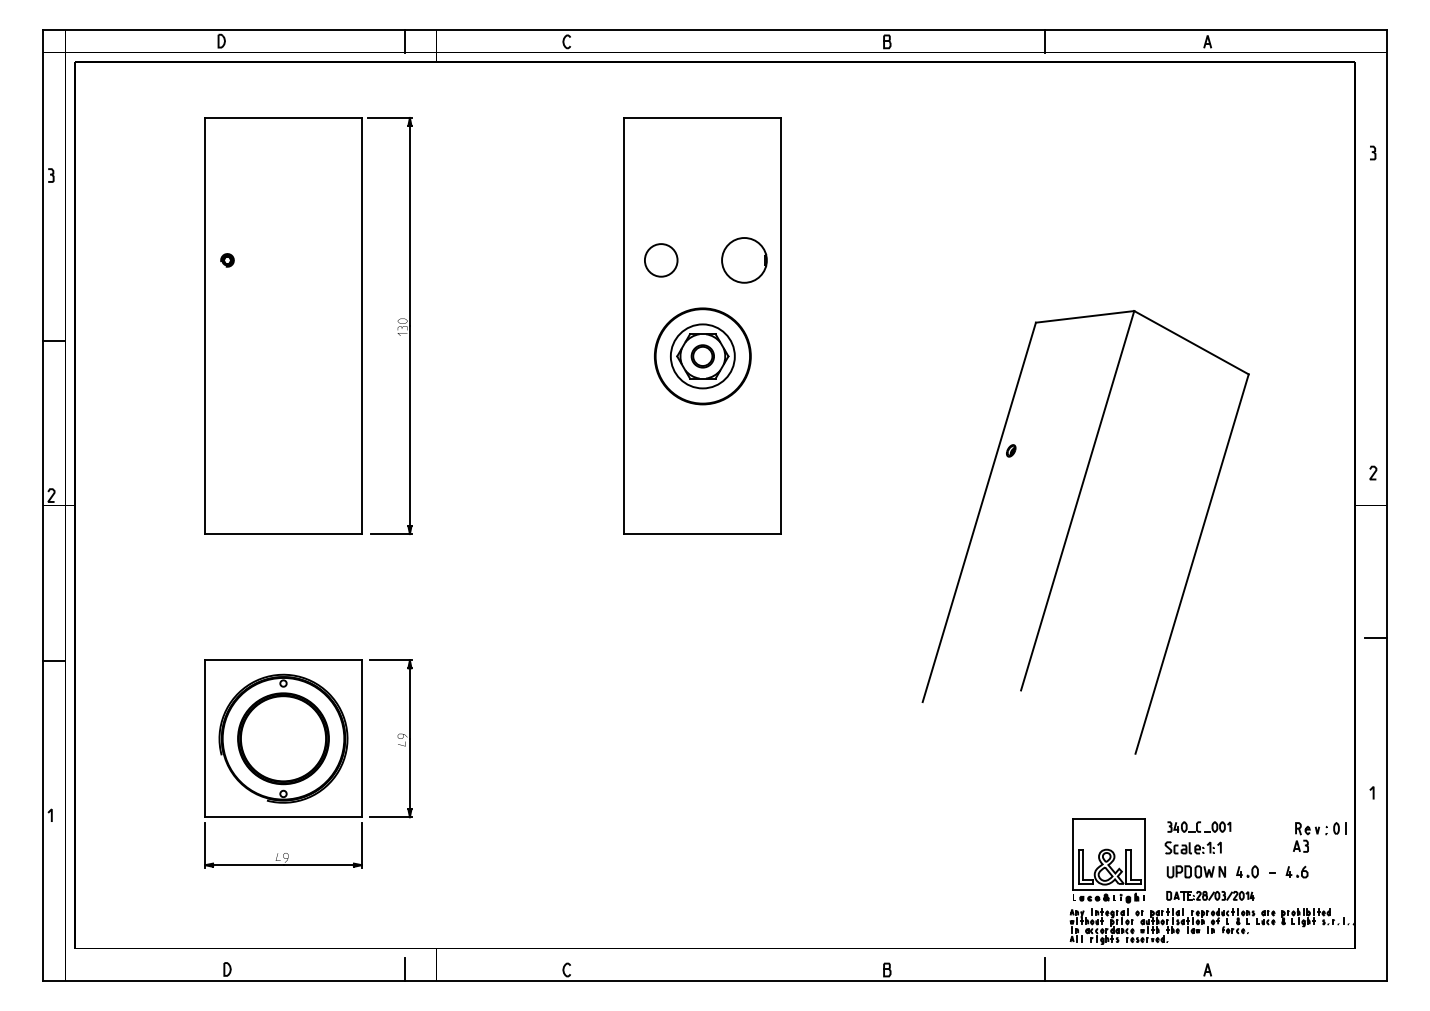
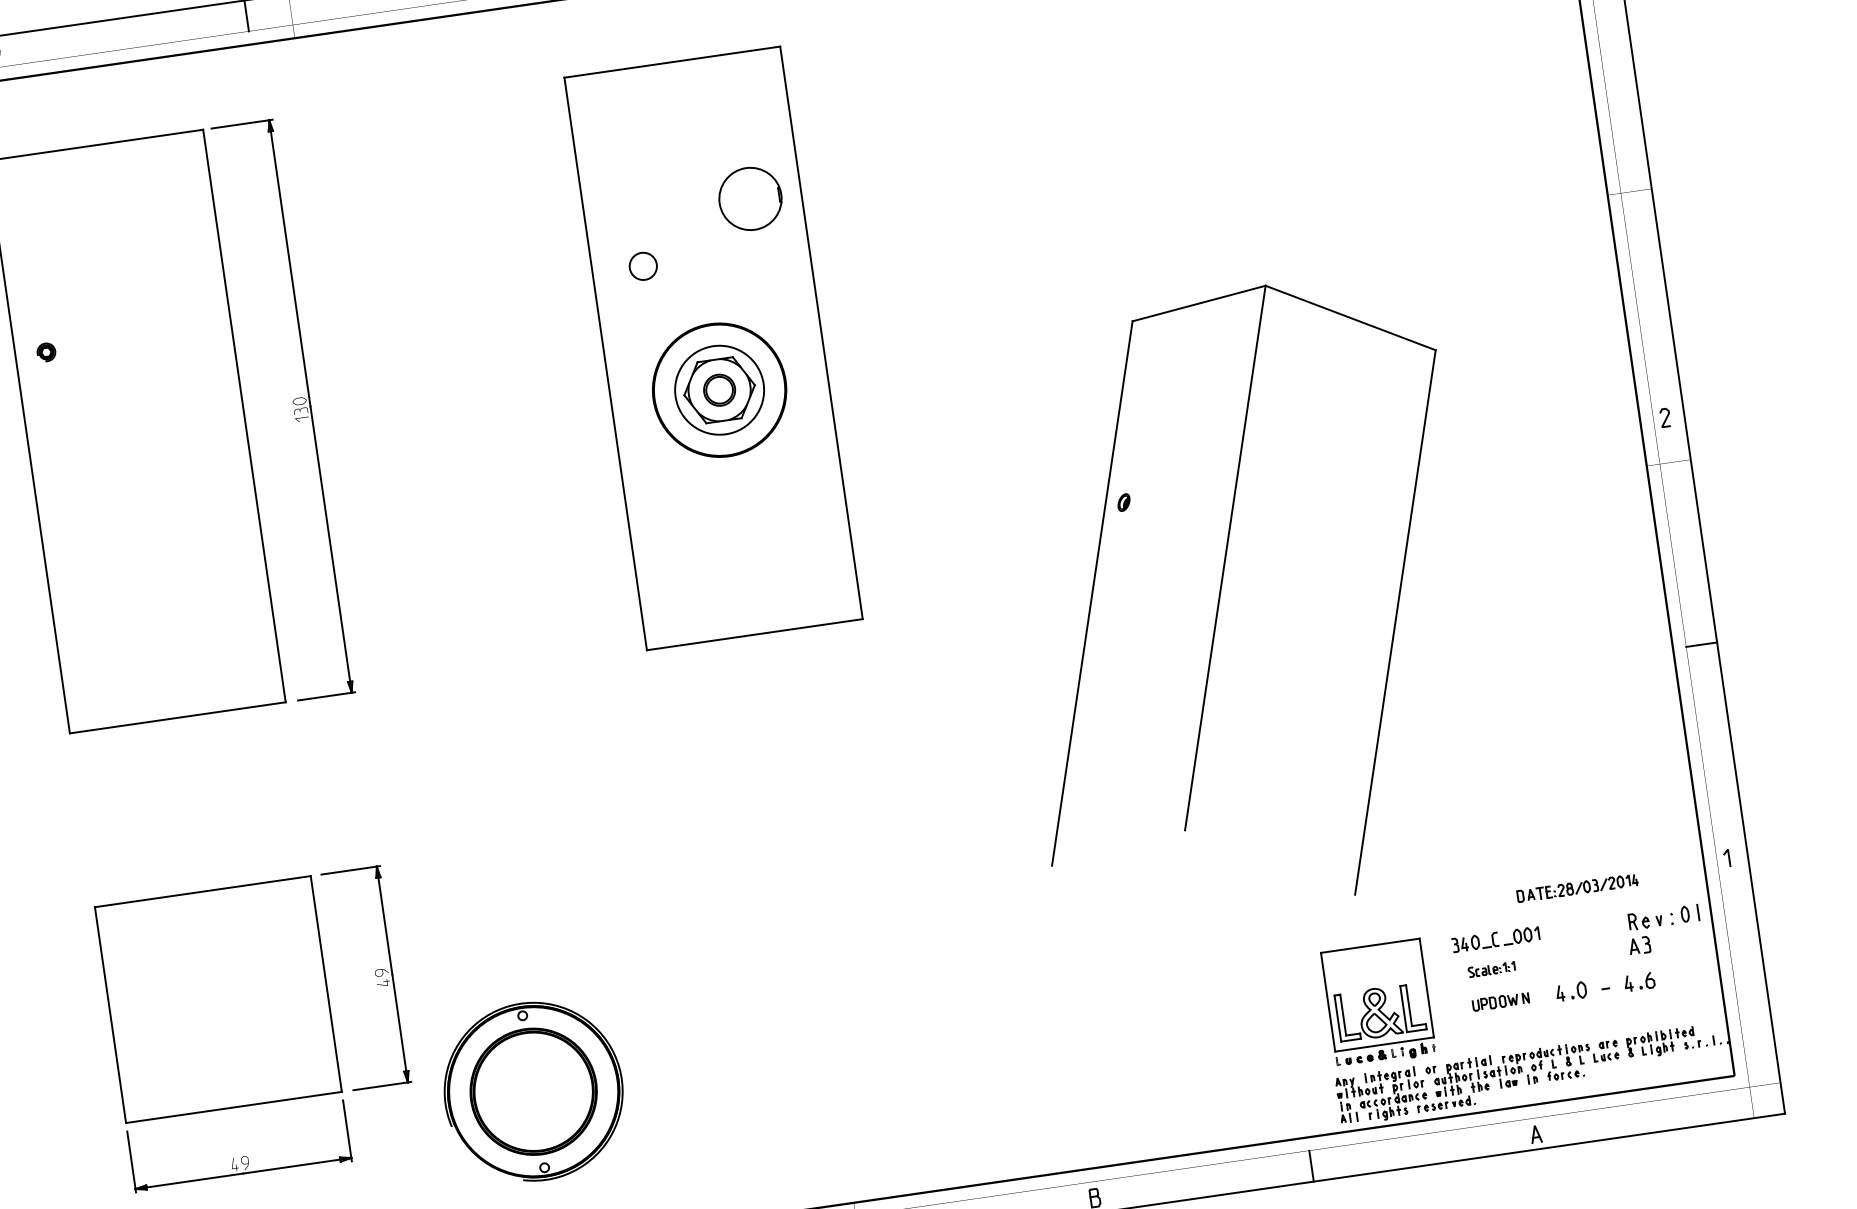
circle: (660, 260) -> (642, 266), size x0.6
circle: (744, 260) -> (750, 199), moved
part: (1070, 528) -> (1220, 597), moved
part: (283, 738) -> (533, 1091), moved
part: (1192, 847) -> (1490, 968), size x0.6
part: (1195, 871) -> (1499, 1001), size x0.7
part: (1210, 895) -> (1577, 887), moved

